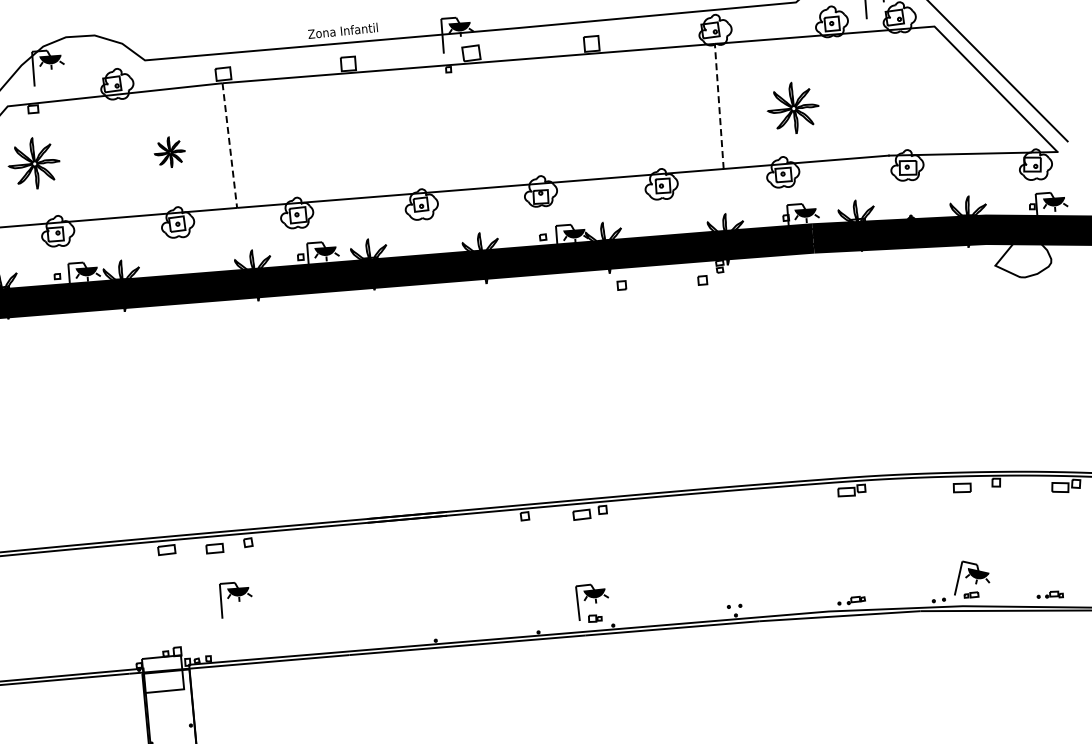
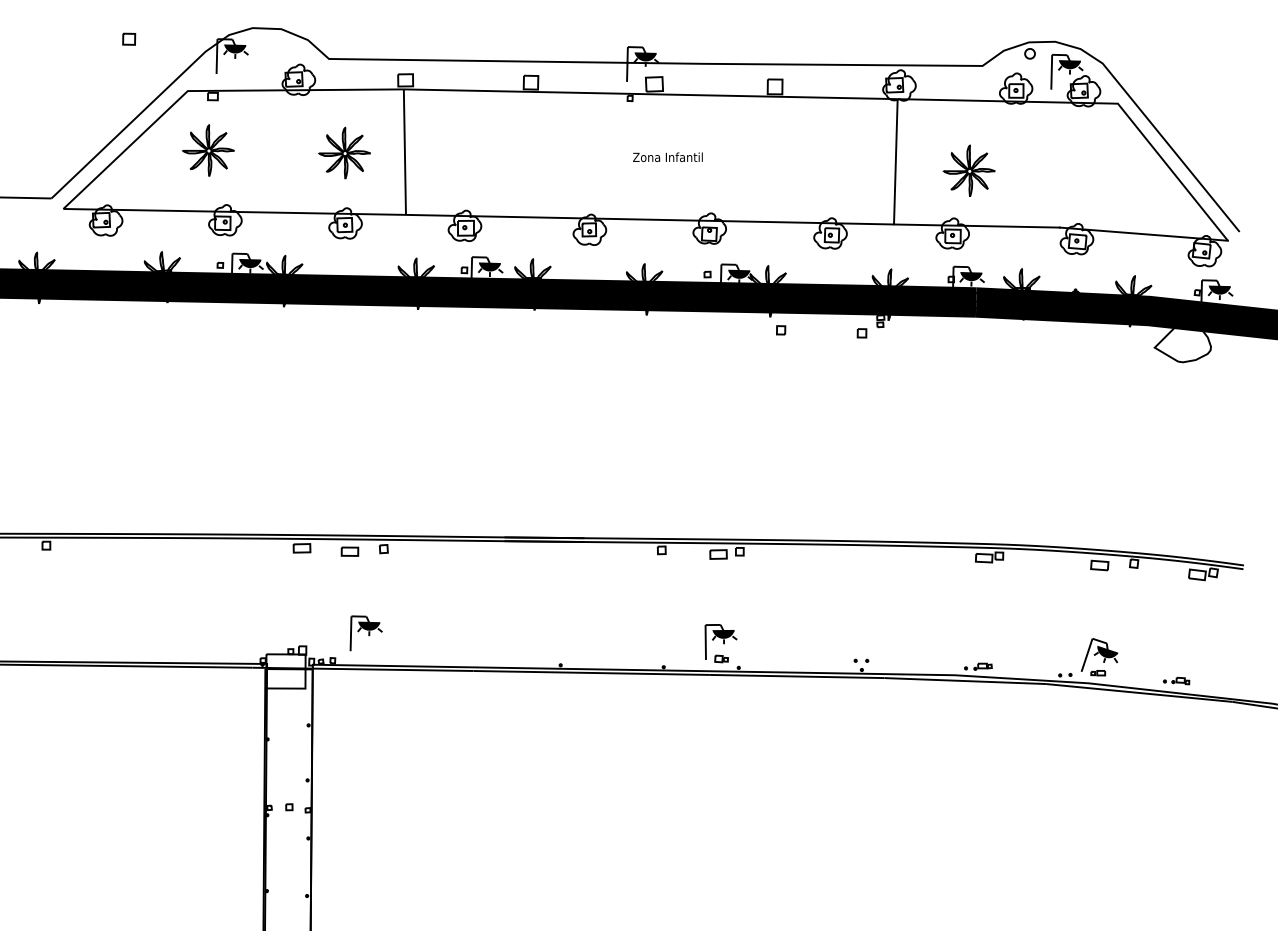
text: (342, 30) -> (667, 156), moved
line: (718, 106) -> (895, 161), dashed -> solid
line: (229, 145) -> (404, 152), dashed -> solid
part: (169, 151) -> (344, 152), size x1.67
part: (235, 599) -> (365, 633), moved

